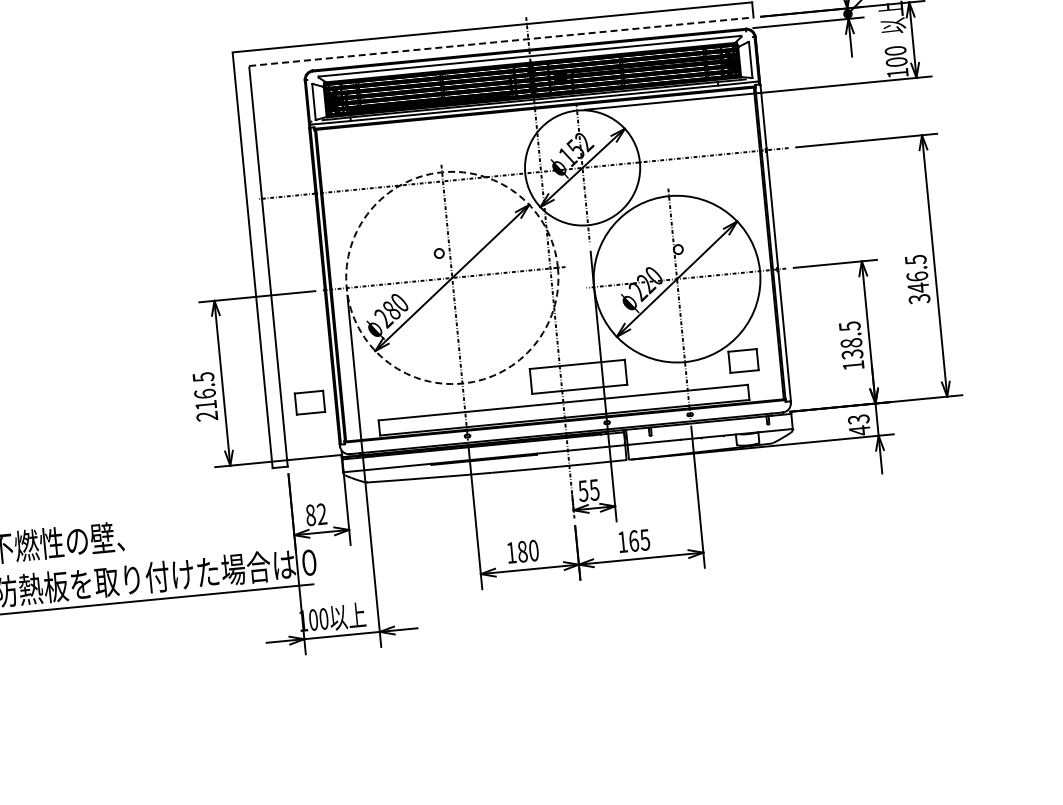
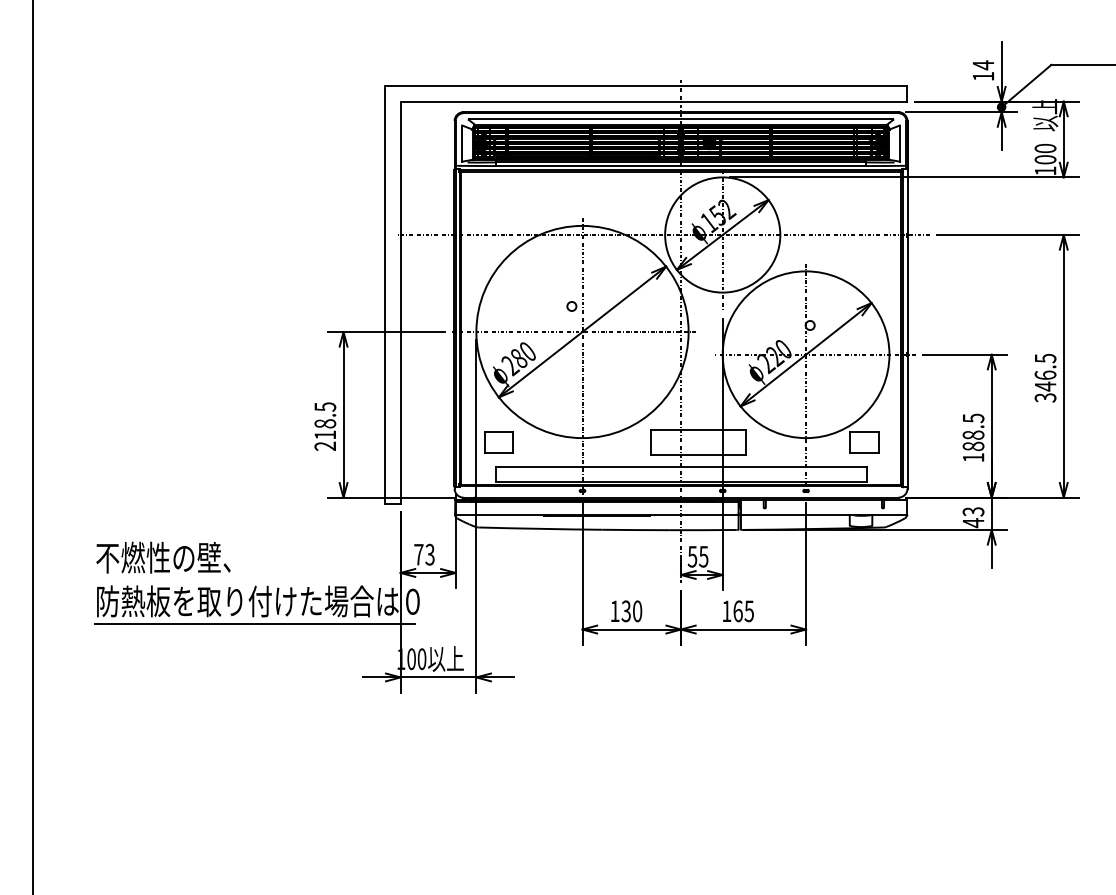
line: (501, 41) -> (654, 101), dashed -> solid
circle: (452, 277) -> (582, 331), dashed -> solid
text: (852, 354) -> (973, 446), 138.5 -> 188.5
text: (205, 393) -> (325, 423), 216.5 -> 218.5
part: (309, 402) -> (498, 442), moved
text: (316, 514) -> (424, 554), 82 -> 73
text: (521, 552) -> (625, 611), 180 -> 130

